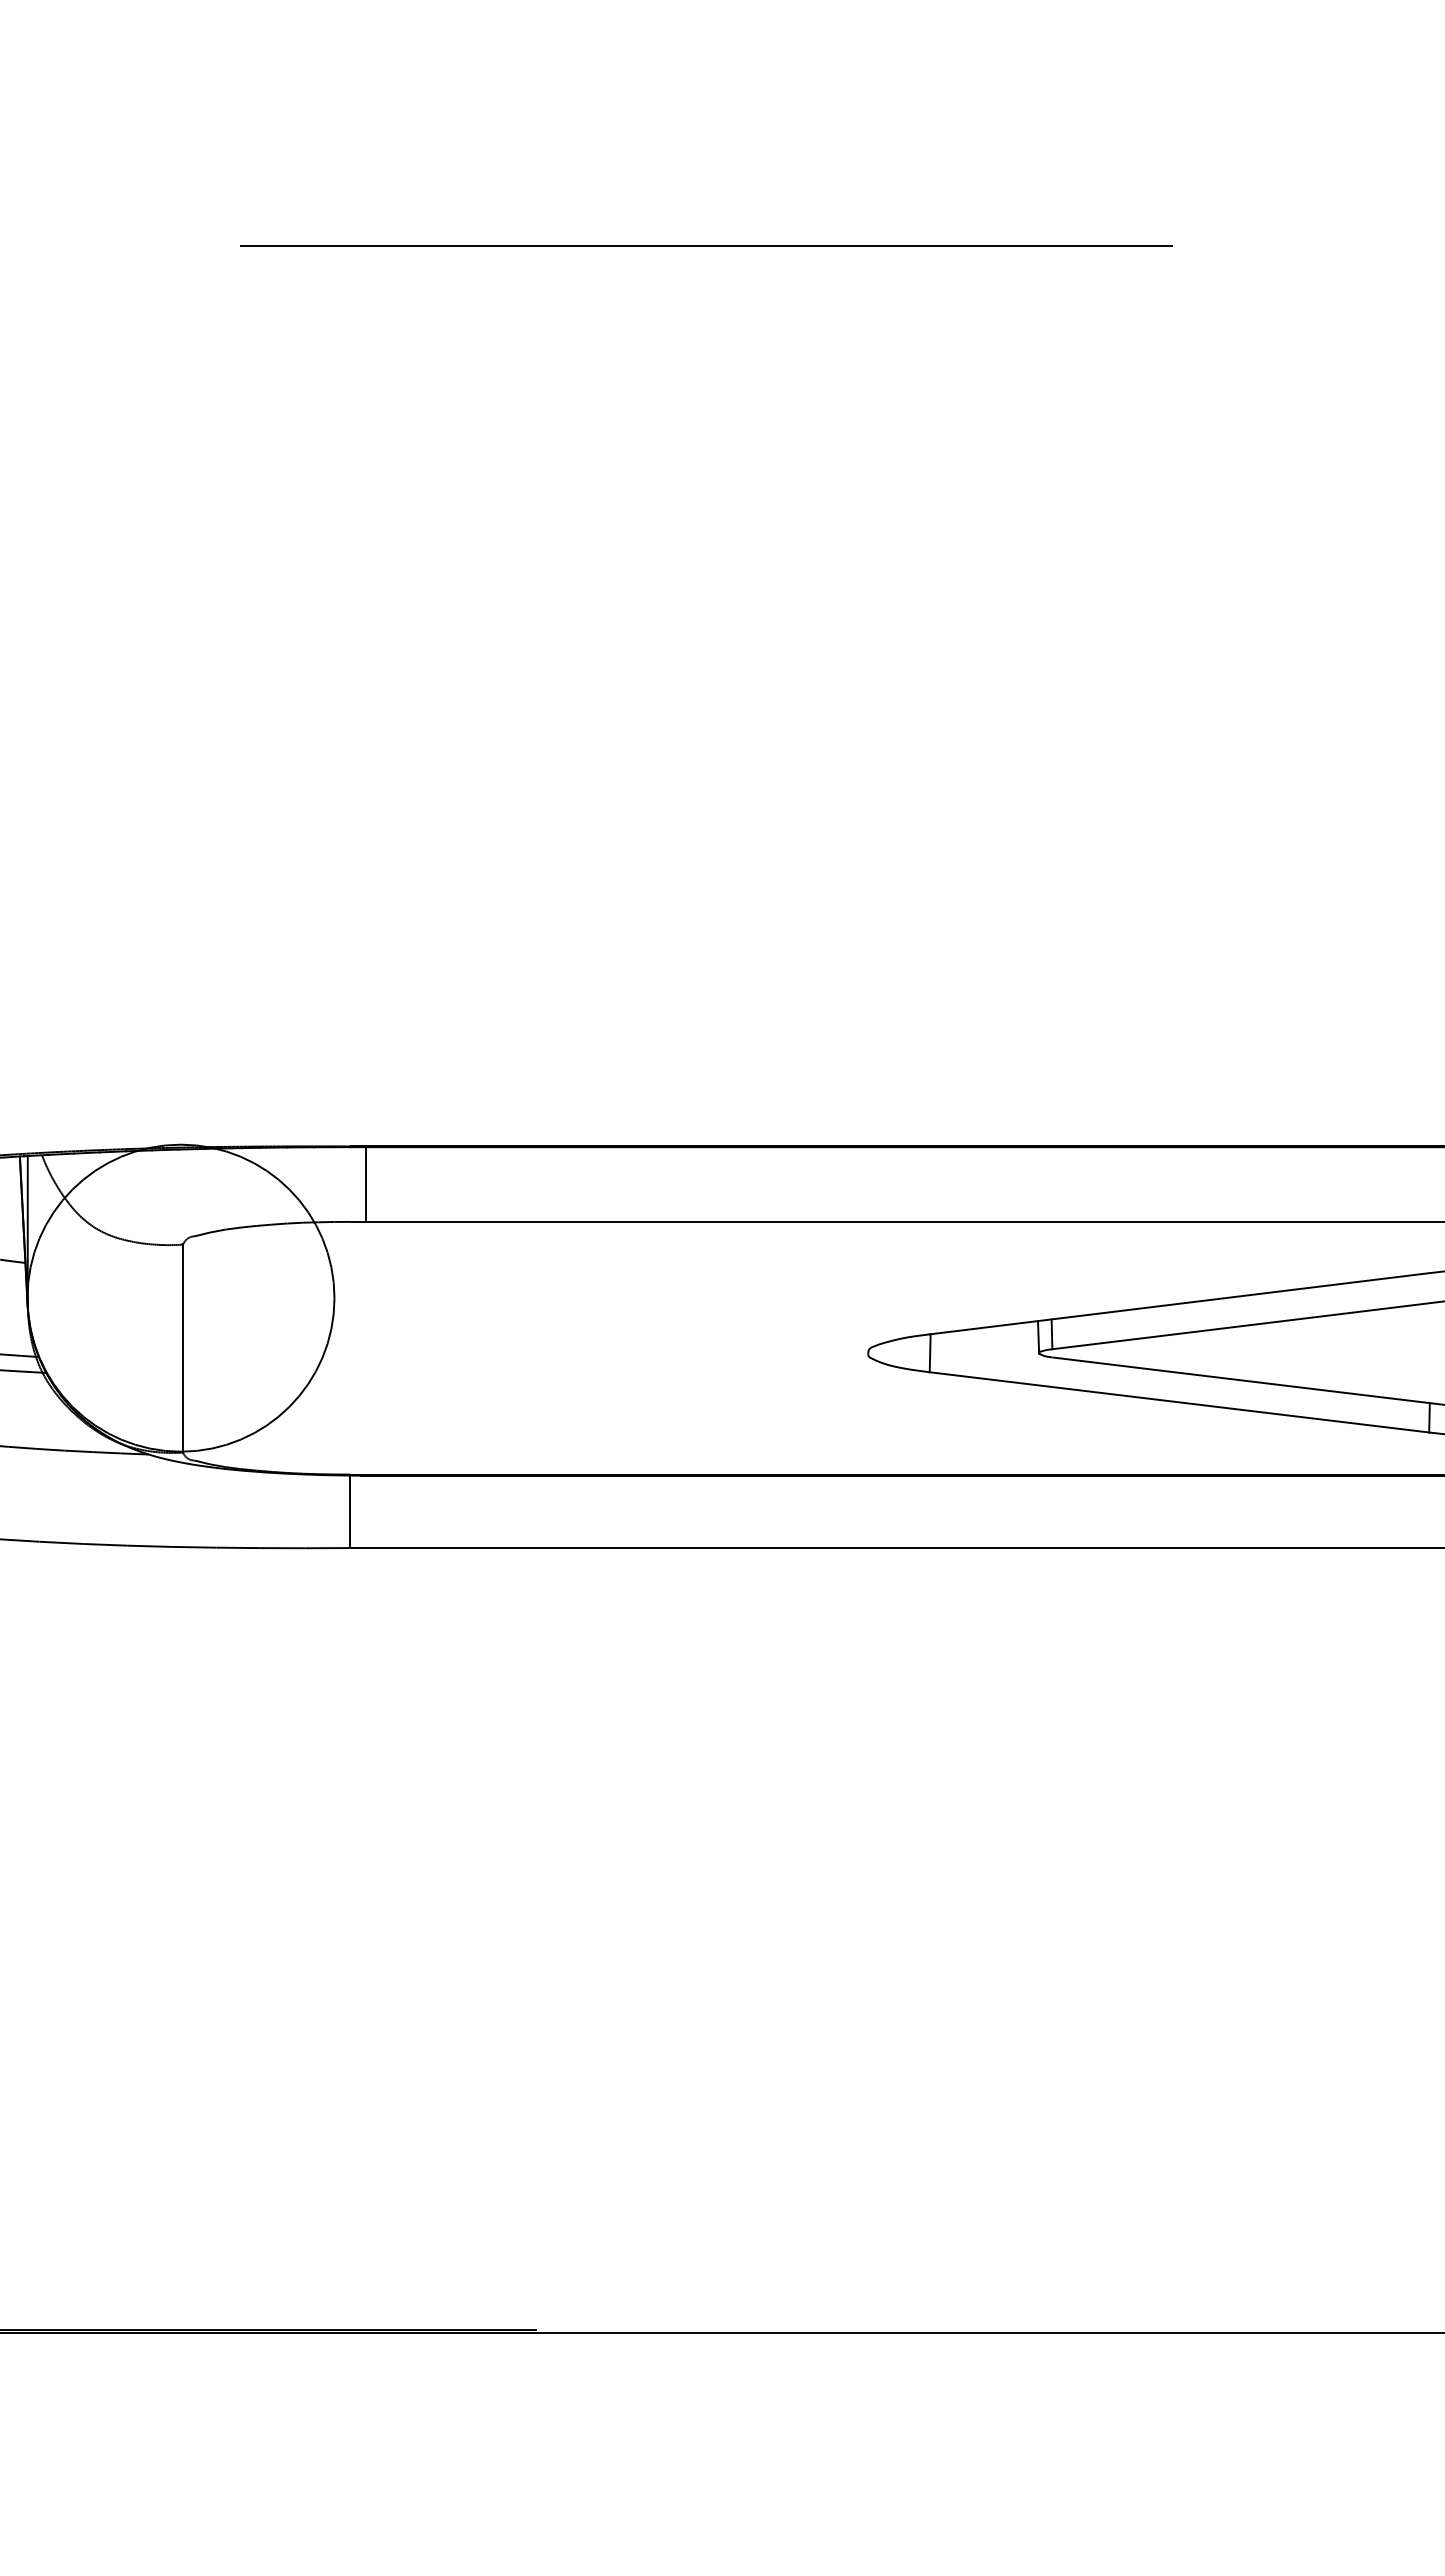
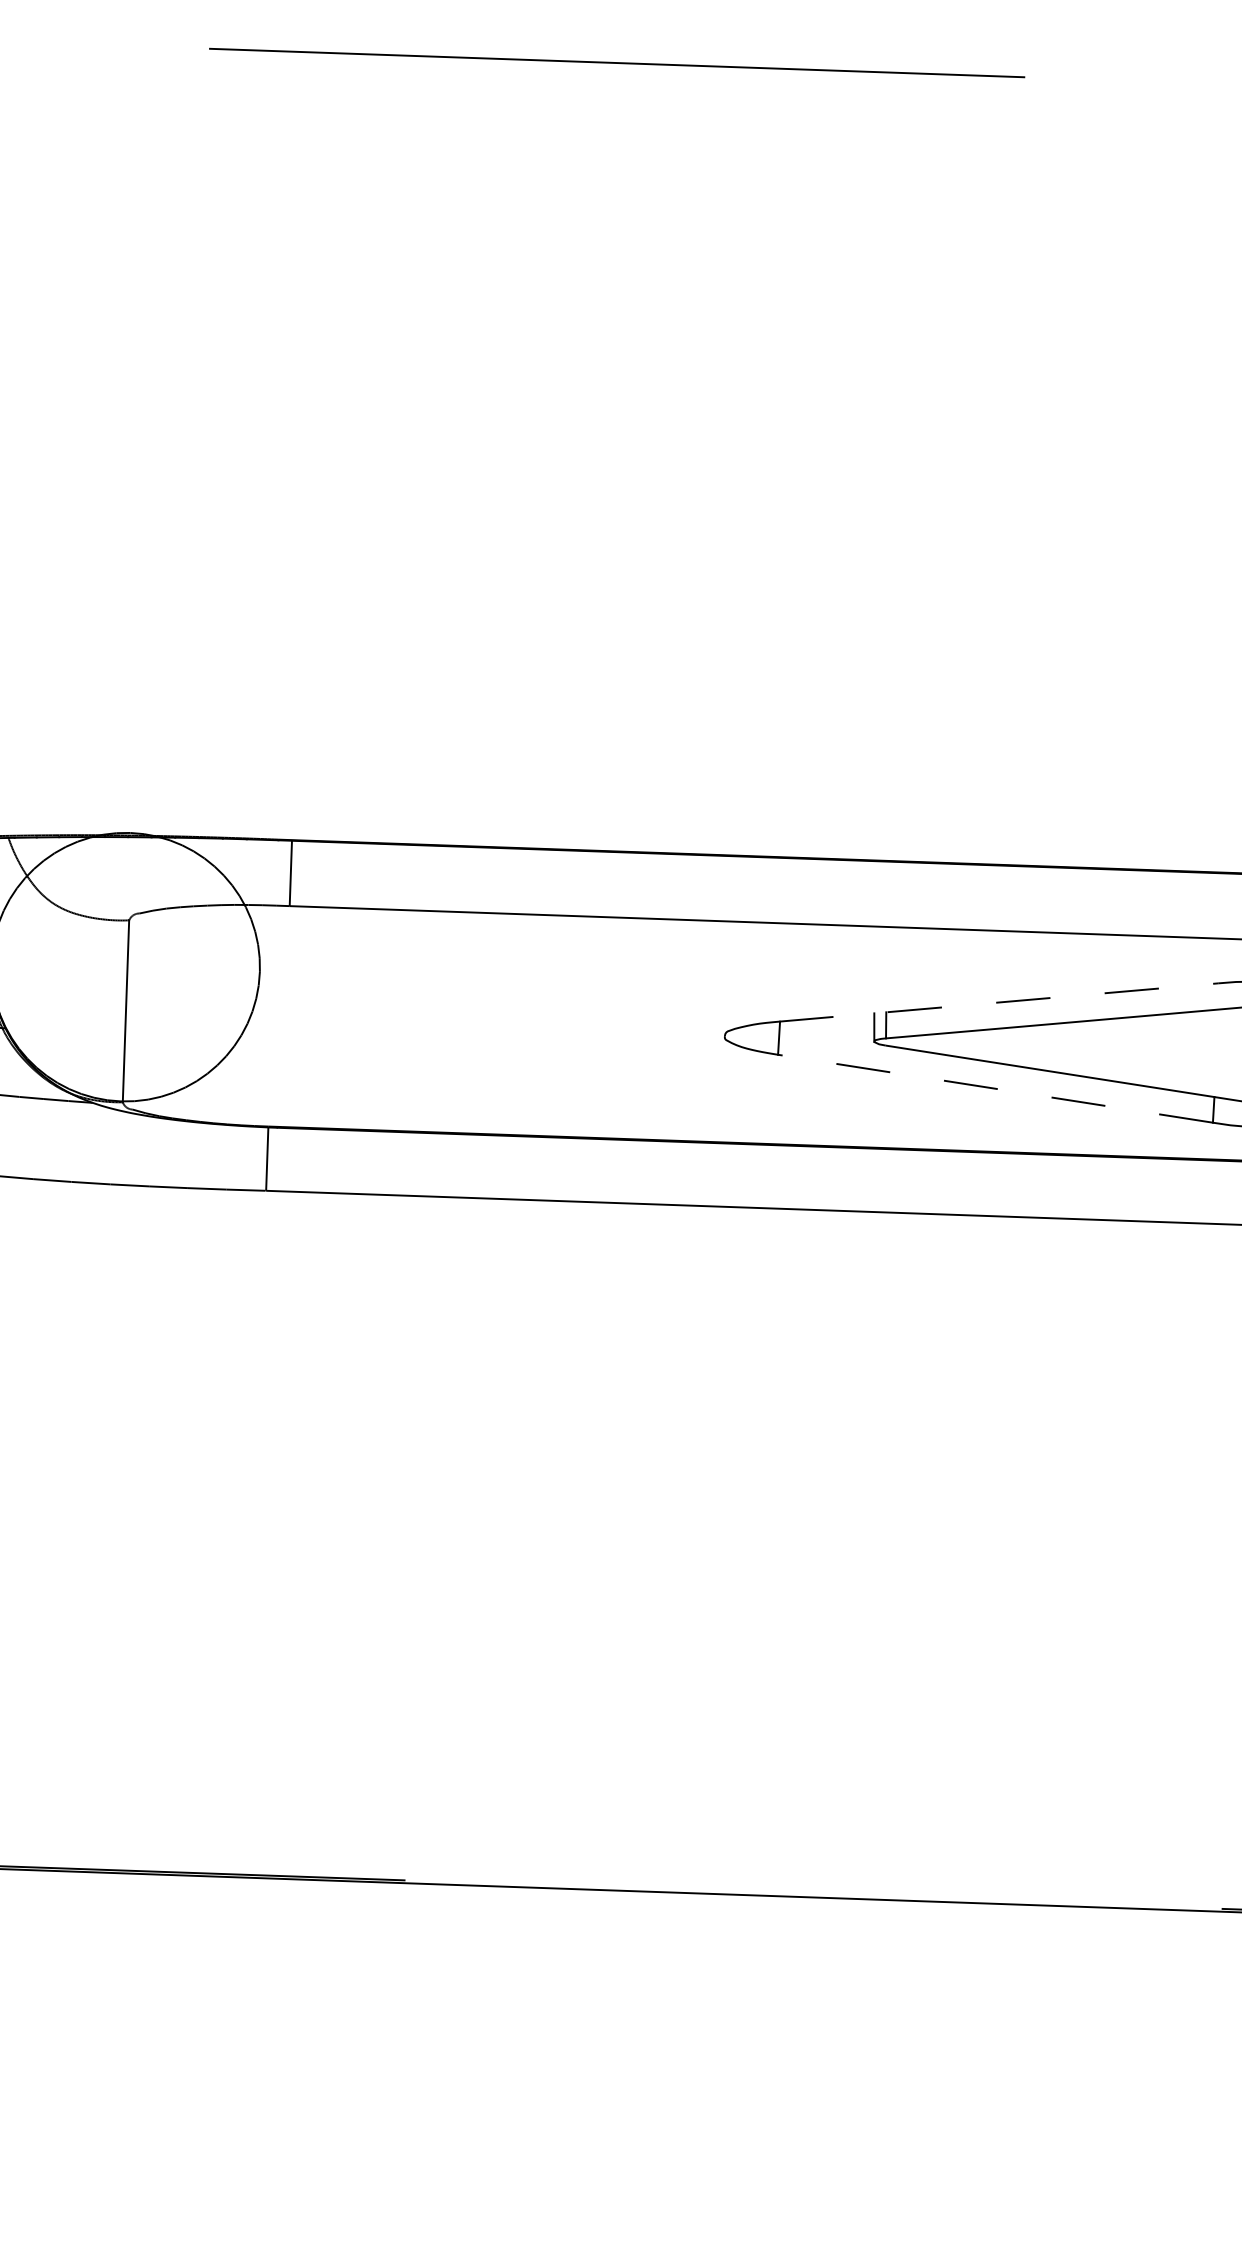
line: (1179, 1303) -> (998, 1002), solid -> dashed
line: (1179, 1402) -> (995, 1088), solid -> dashed

